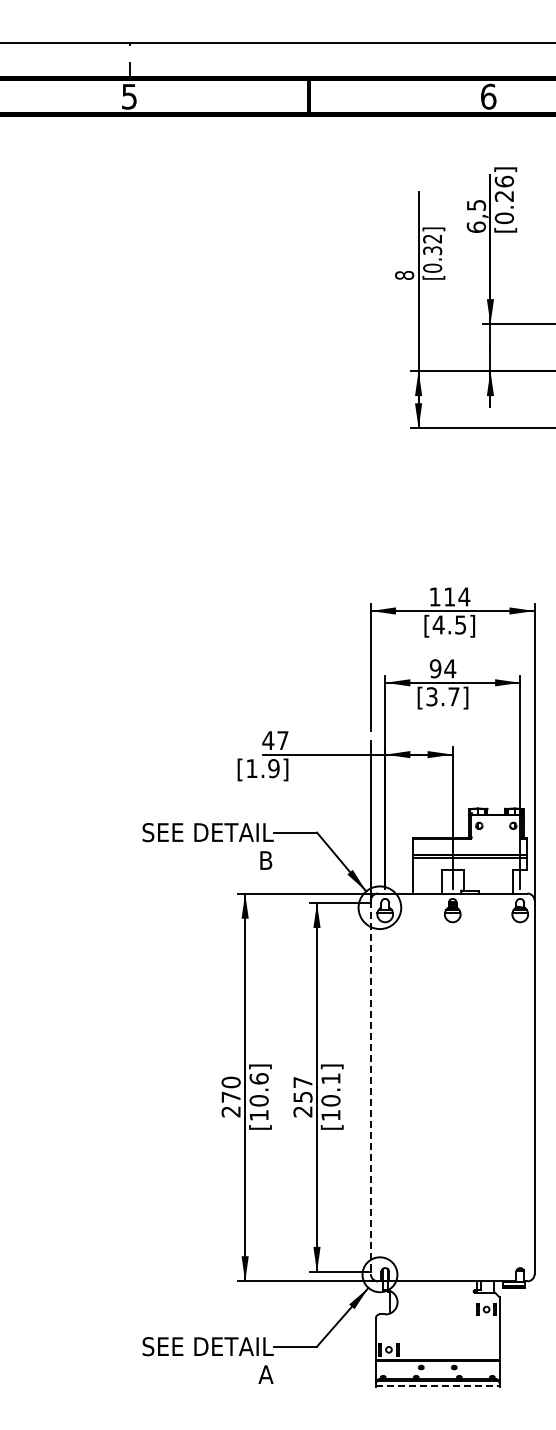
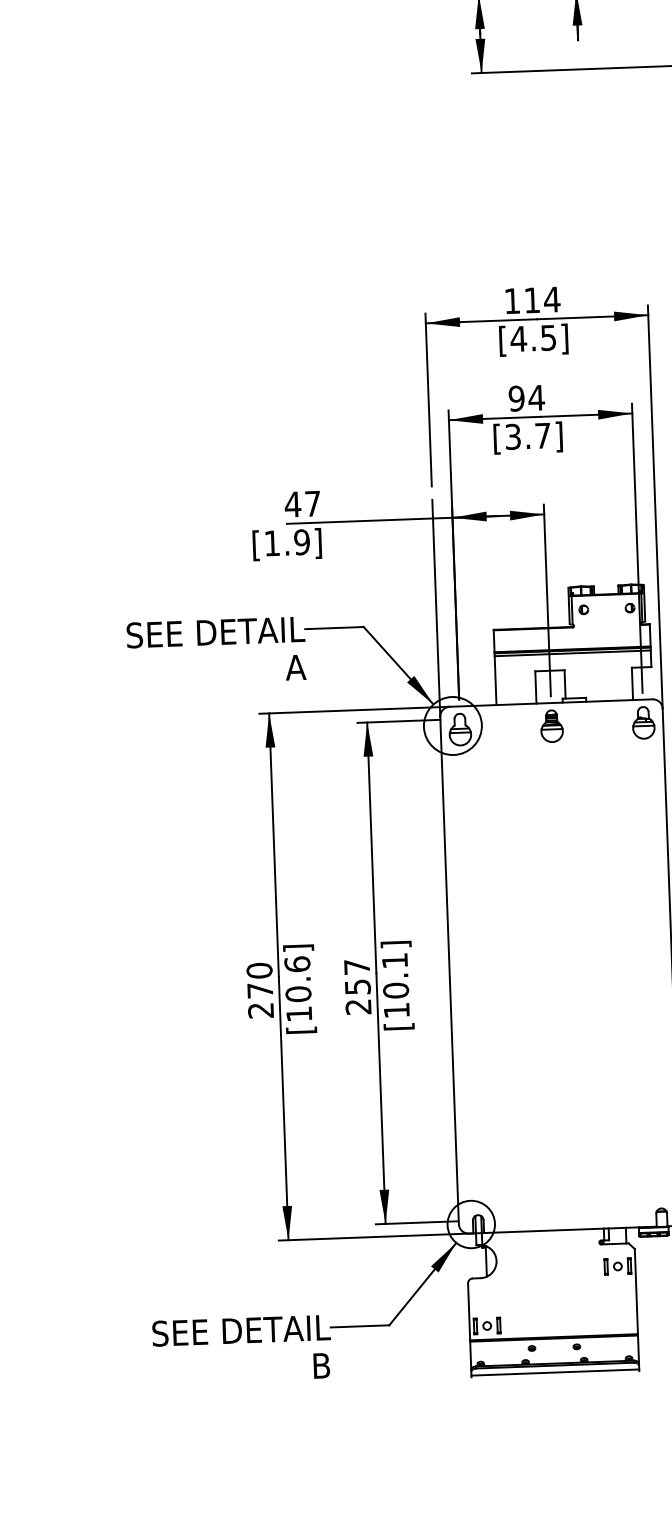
text: (265, 860) -> (295, 667), SEE DETAIL B -> SEE DETAIL A
line: (370, 1087) -> (449, 970), dashed -> solid
text: (265, 1374) -> (320, 1365), SEE DETAIL A -> SEE DETAIL B
line: (437, 1385) -> (554, 1372), dashed -> solid

